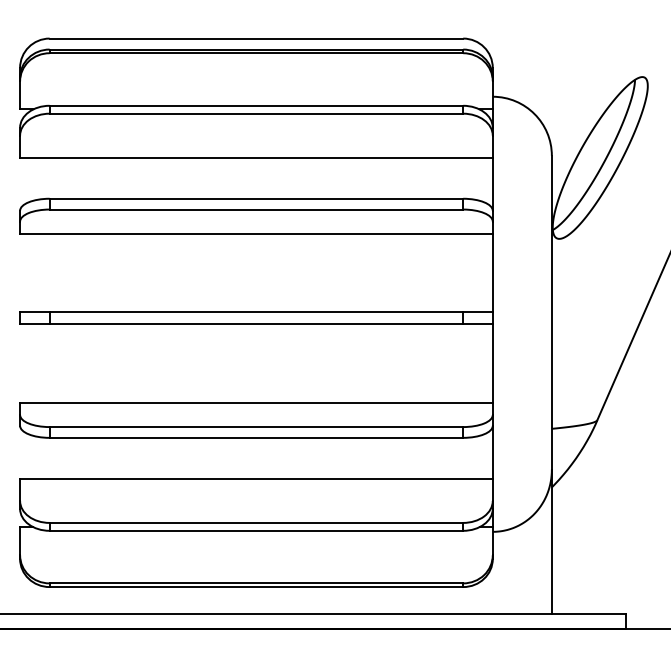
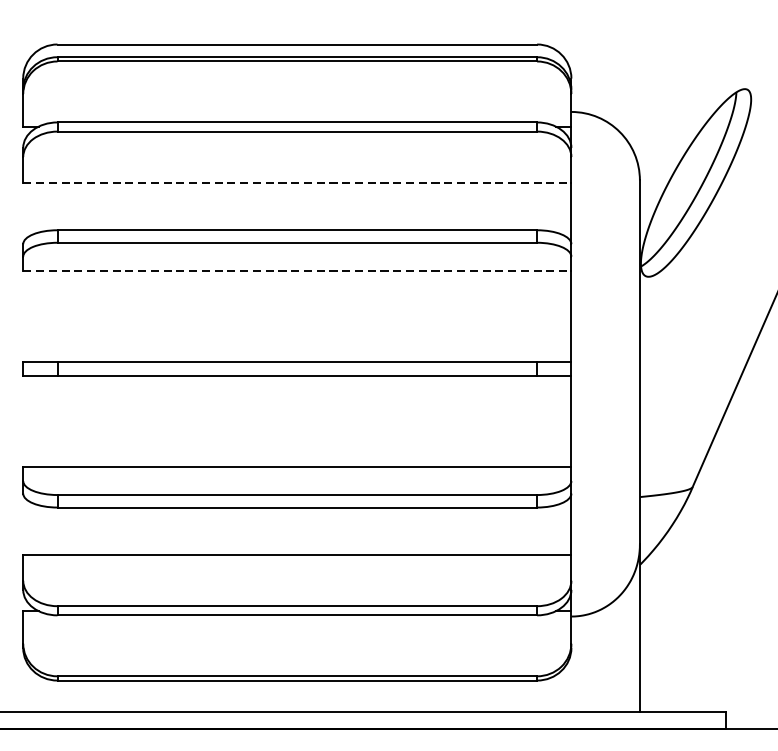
line: (256, 157) -> (297, 182), solid -> dashed
line: (256, 233) -> (297, 270), solid -> dashed

